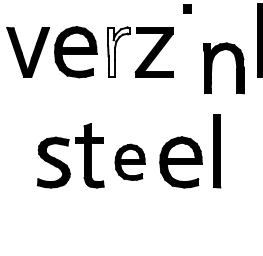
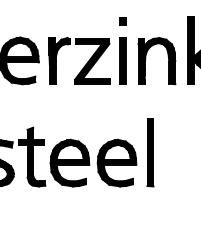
fill: (119, 52) -> (59, 61), added
part: (187, 52) -> (123, 61), added
part: (212, 68) -> (146, 61), moved
part: (129, 162) -> (69, 163), size x1.43

